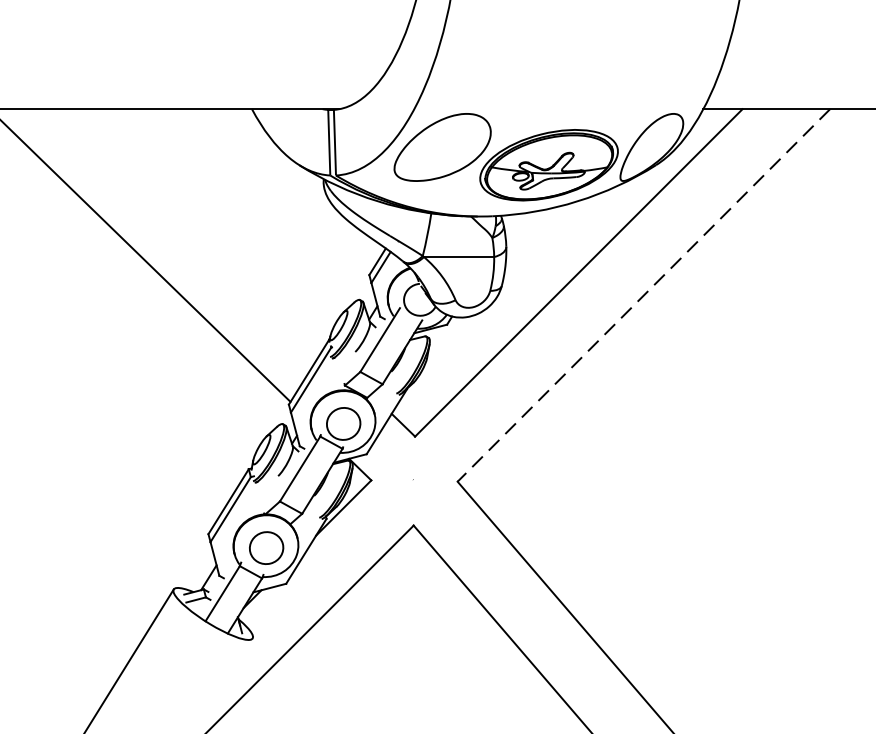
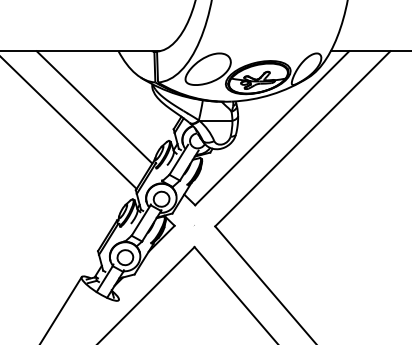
line: (200, 228) -> (94, 107), added
line: (643, 294) -> (302, 138), dashed -> solid

